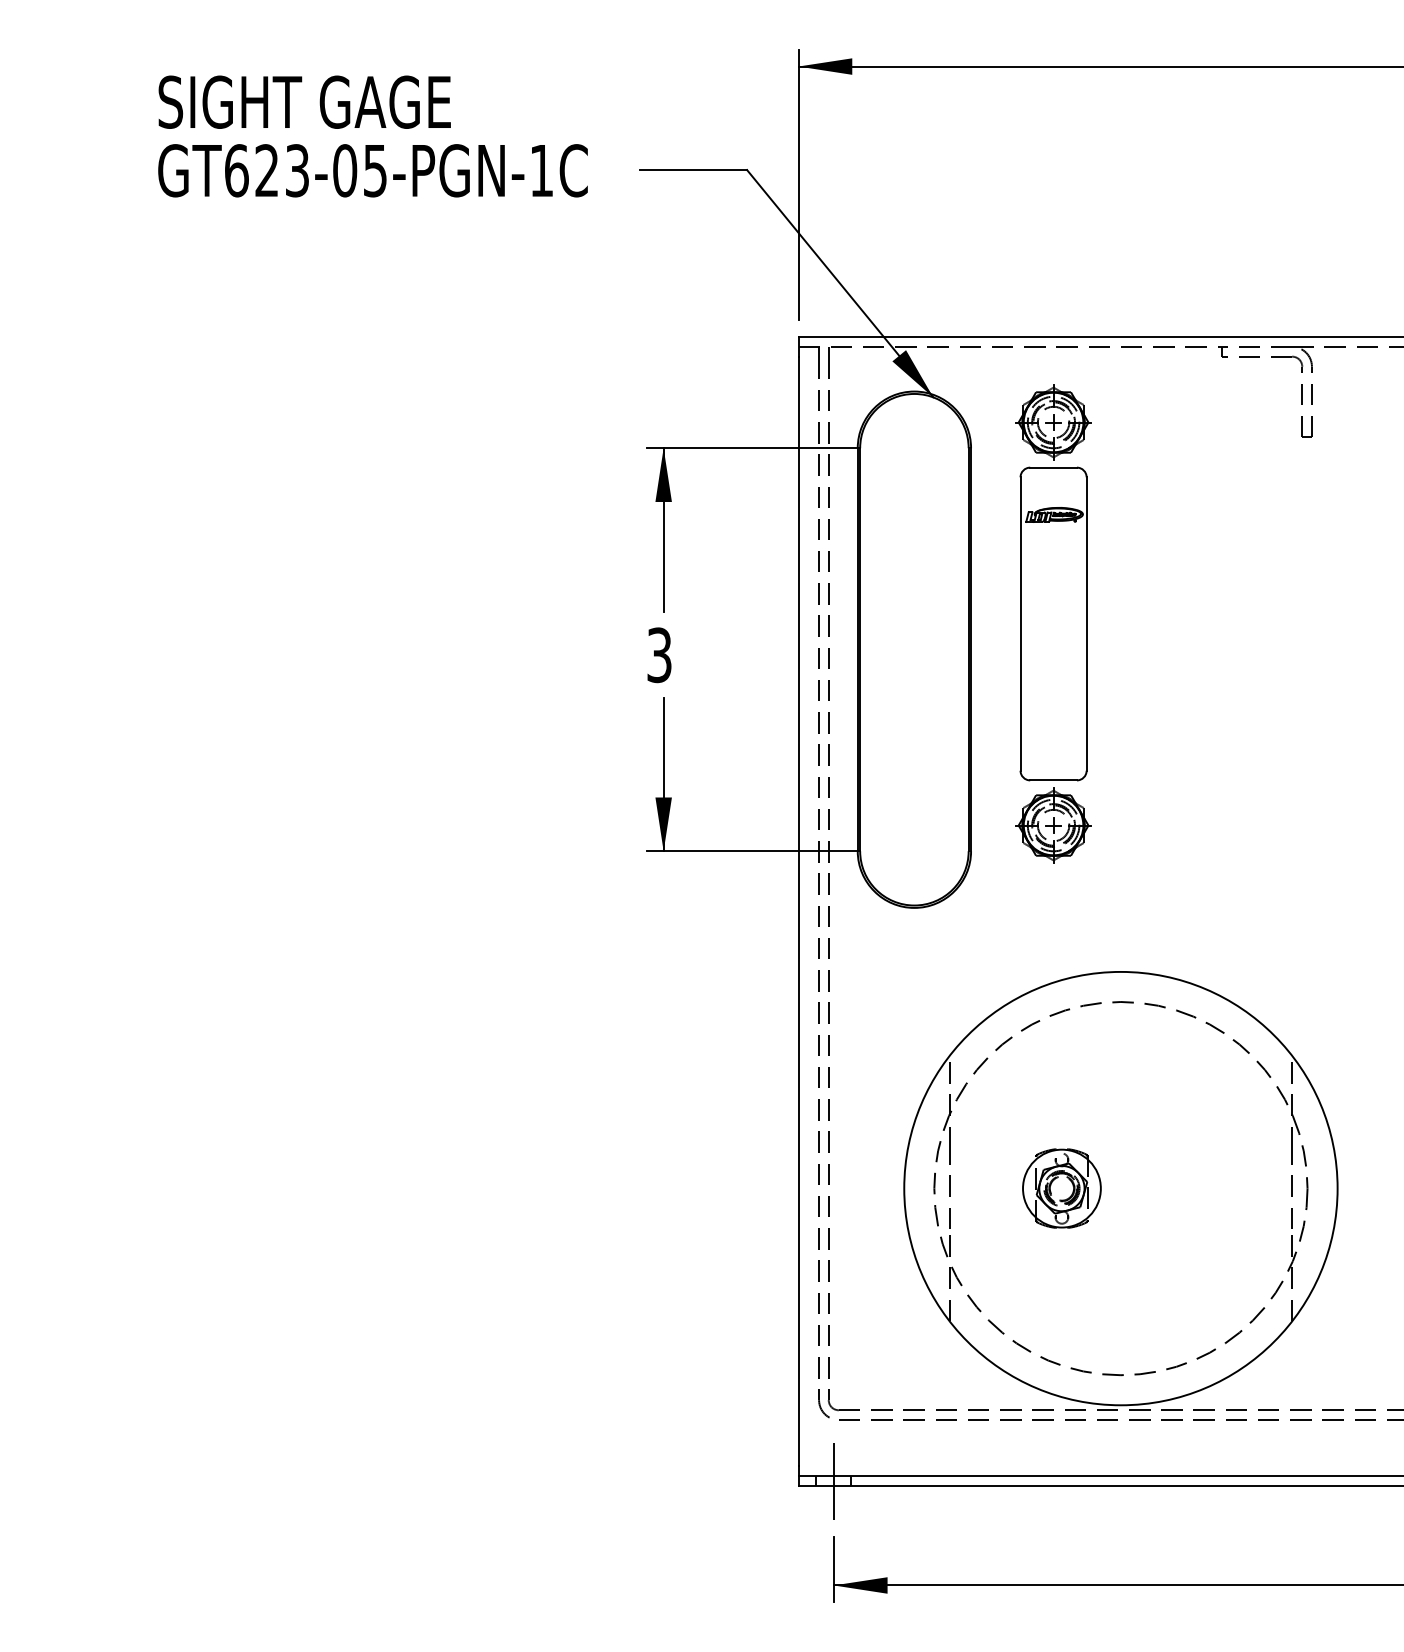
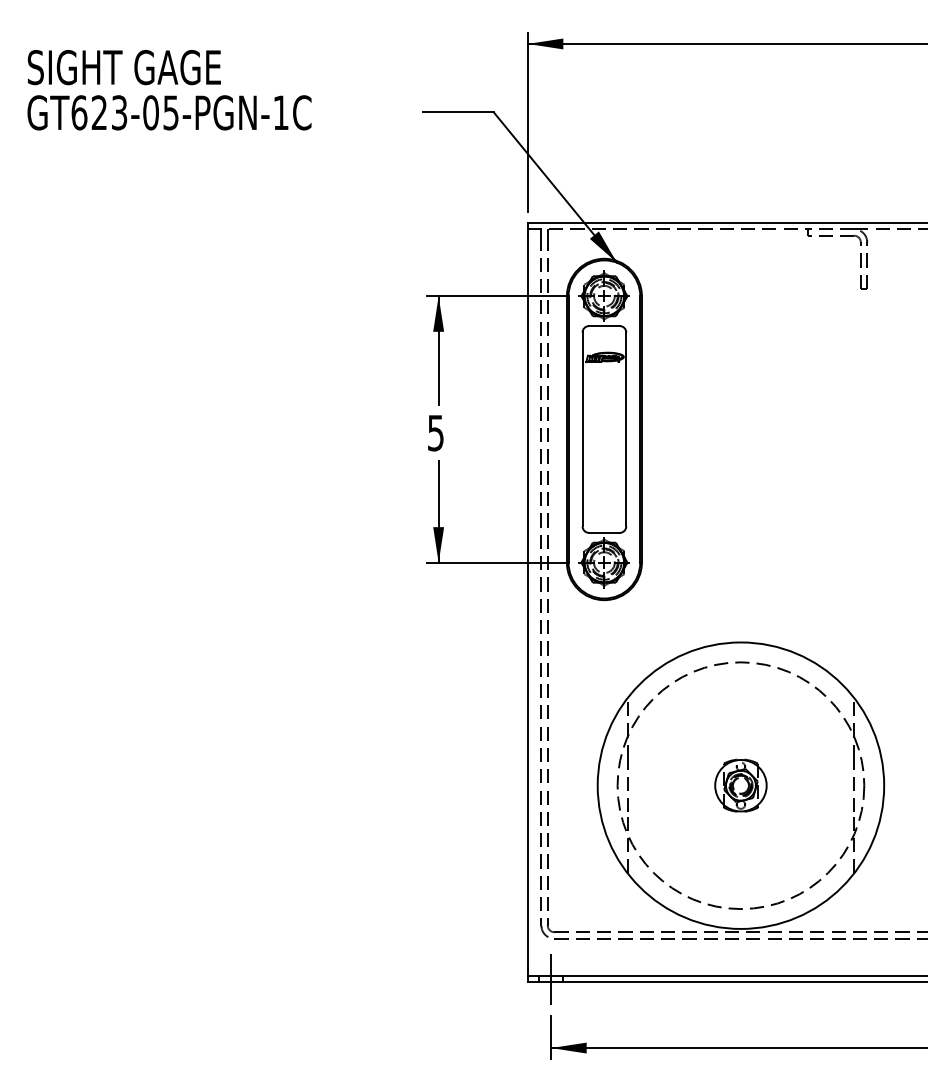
text: (372, 136) -> (169, 90), moved
part: (1052, 624) -> (603, 429), moved
text: (658, 654) -> (435, 432), 3 -> 5
part: (1061, 1188) -> (740, 785), moved

